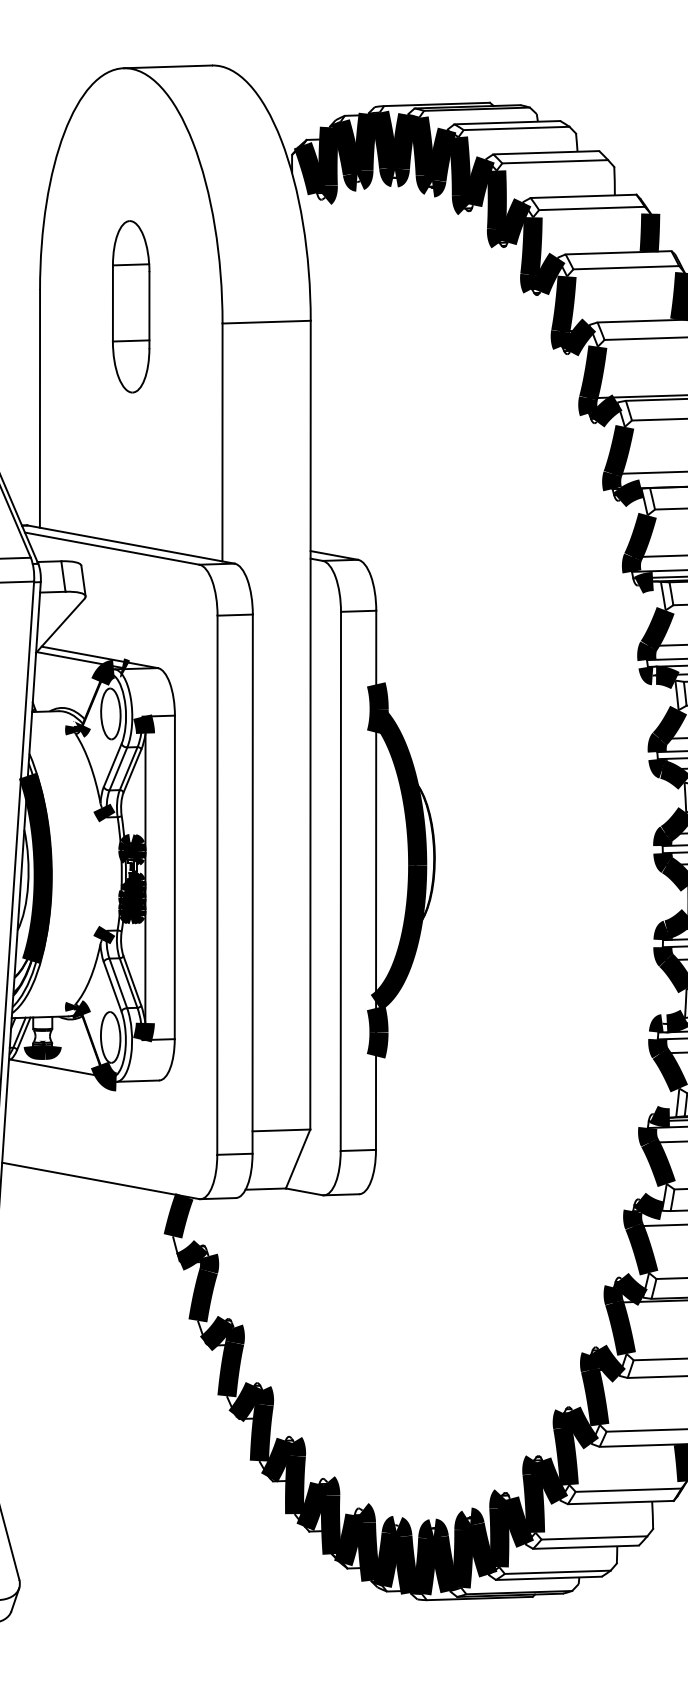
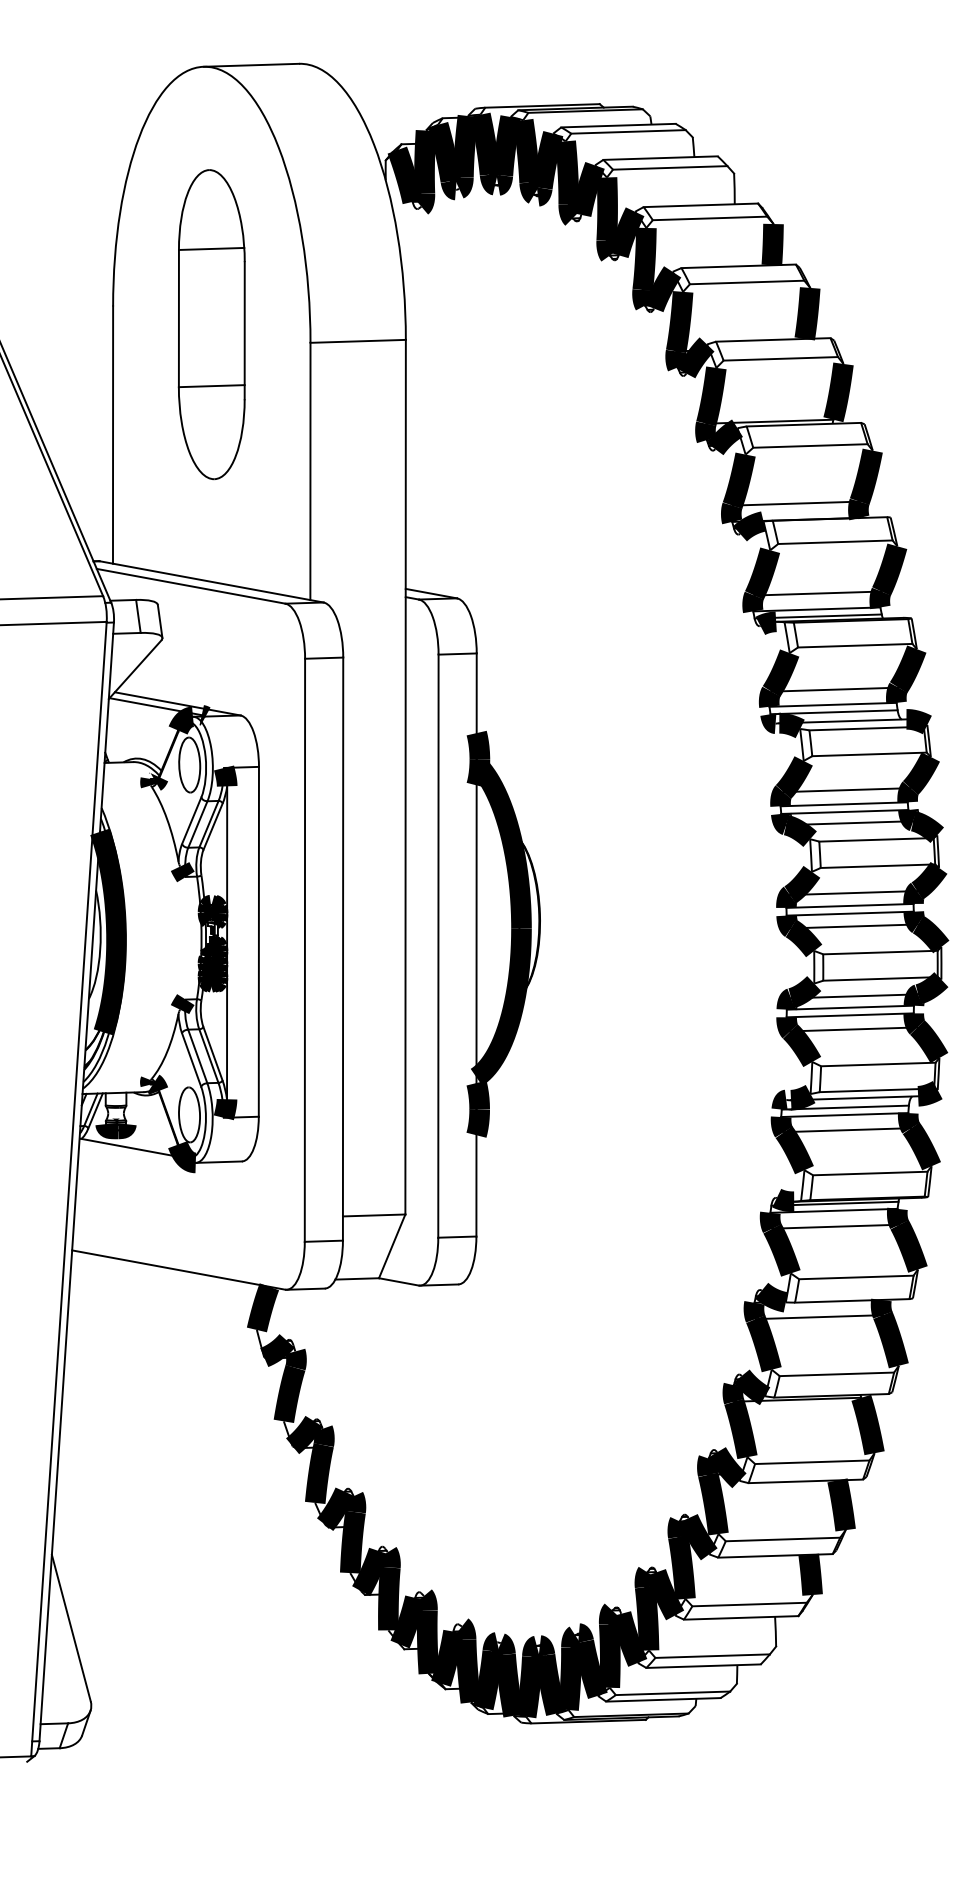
part: (131, 306) -> (211, 324), size x1.67

